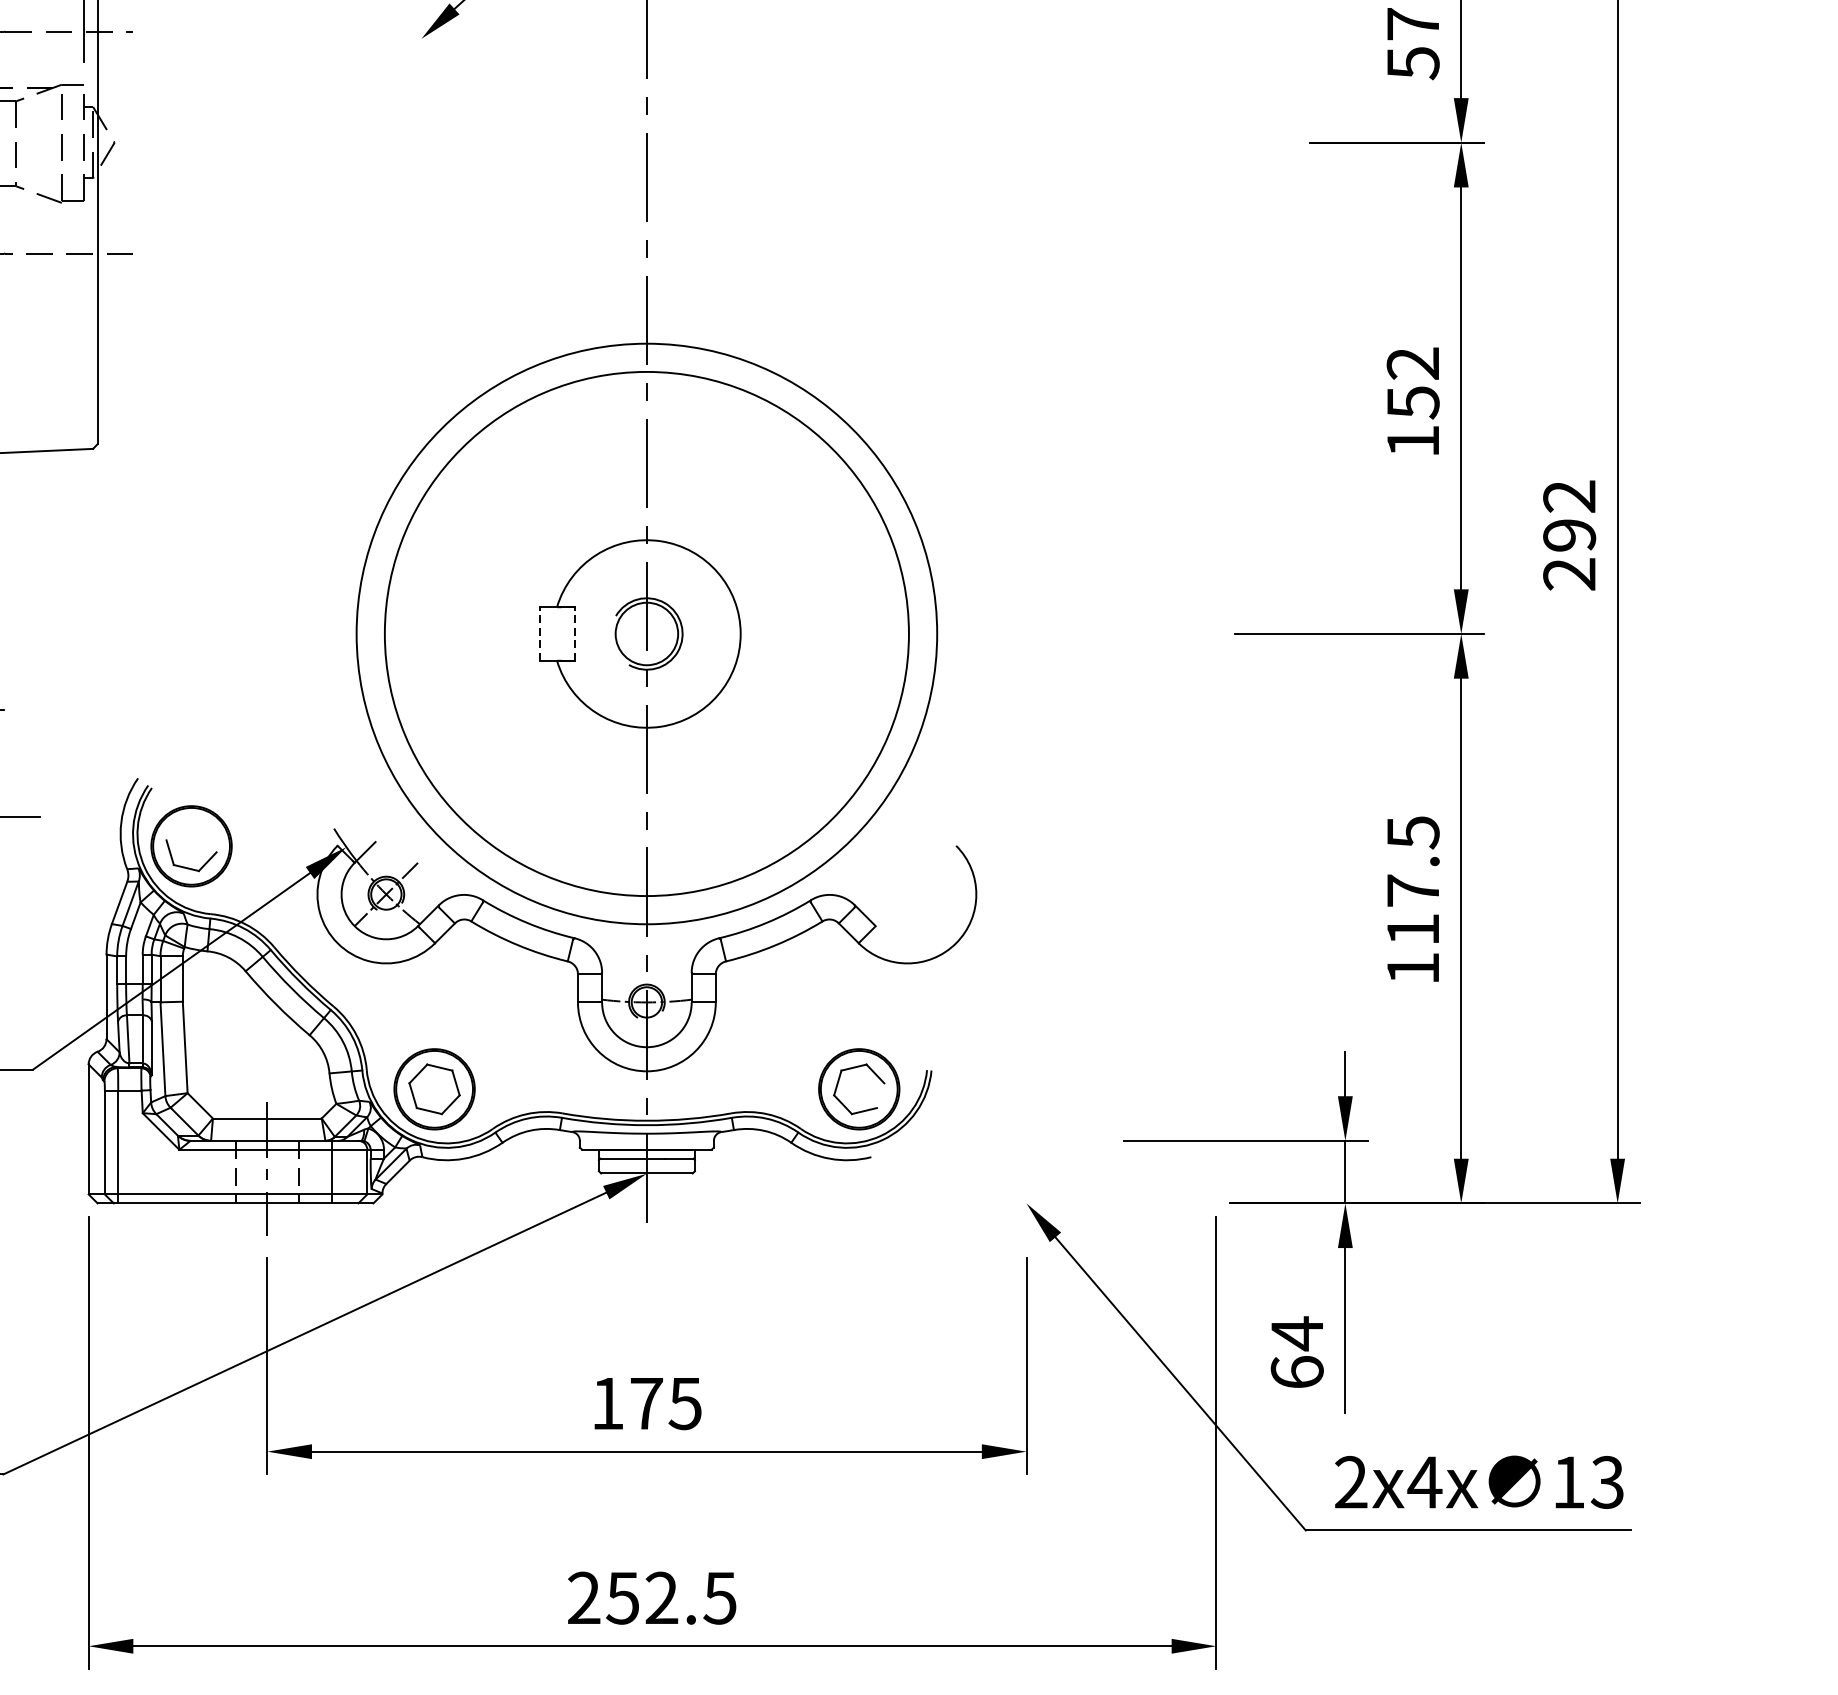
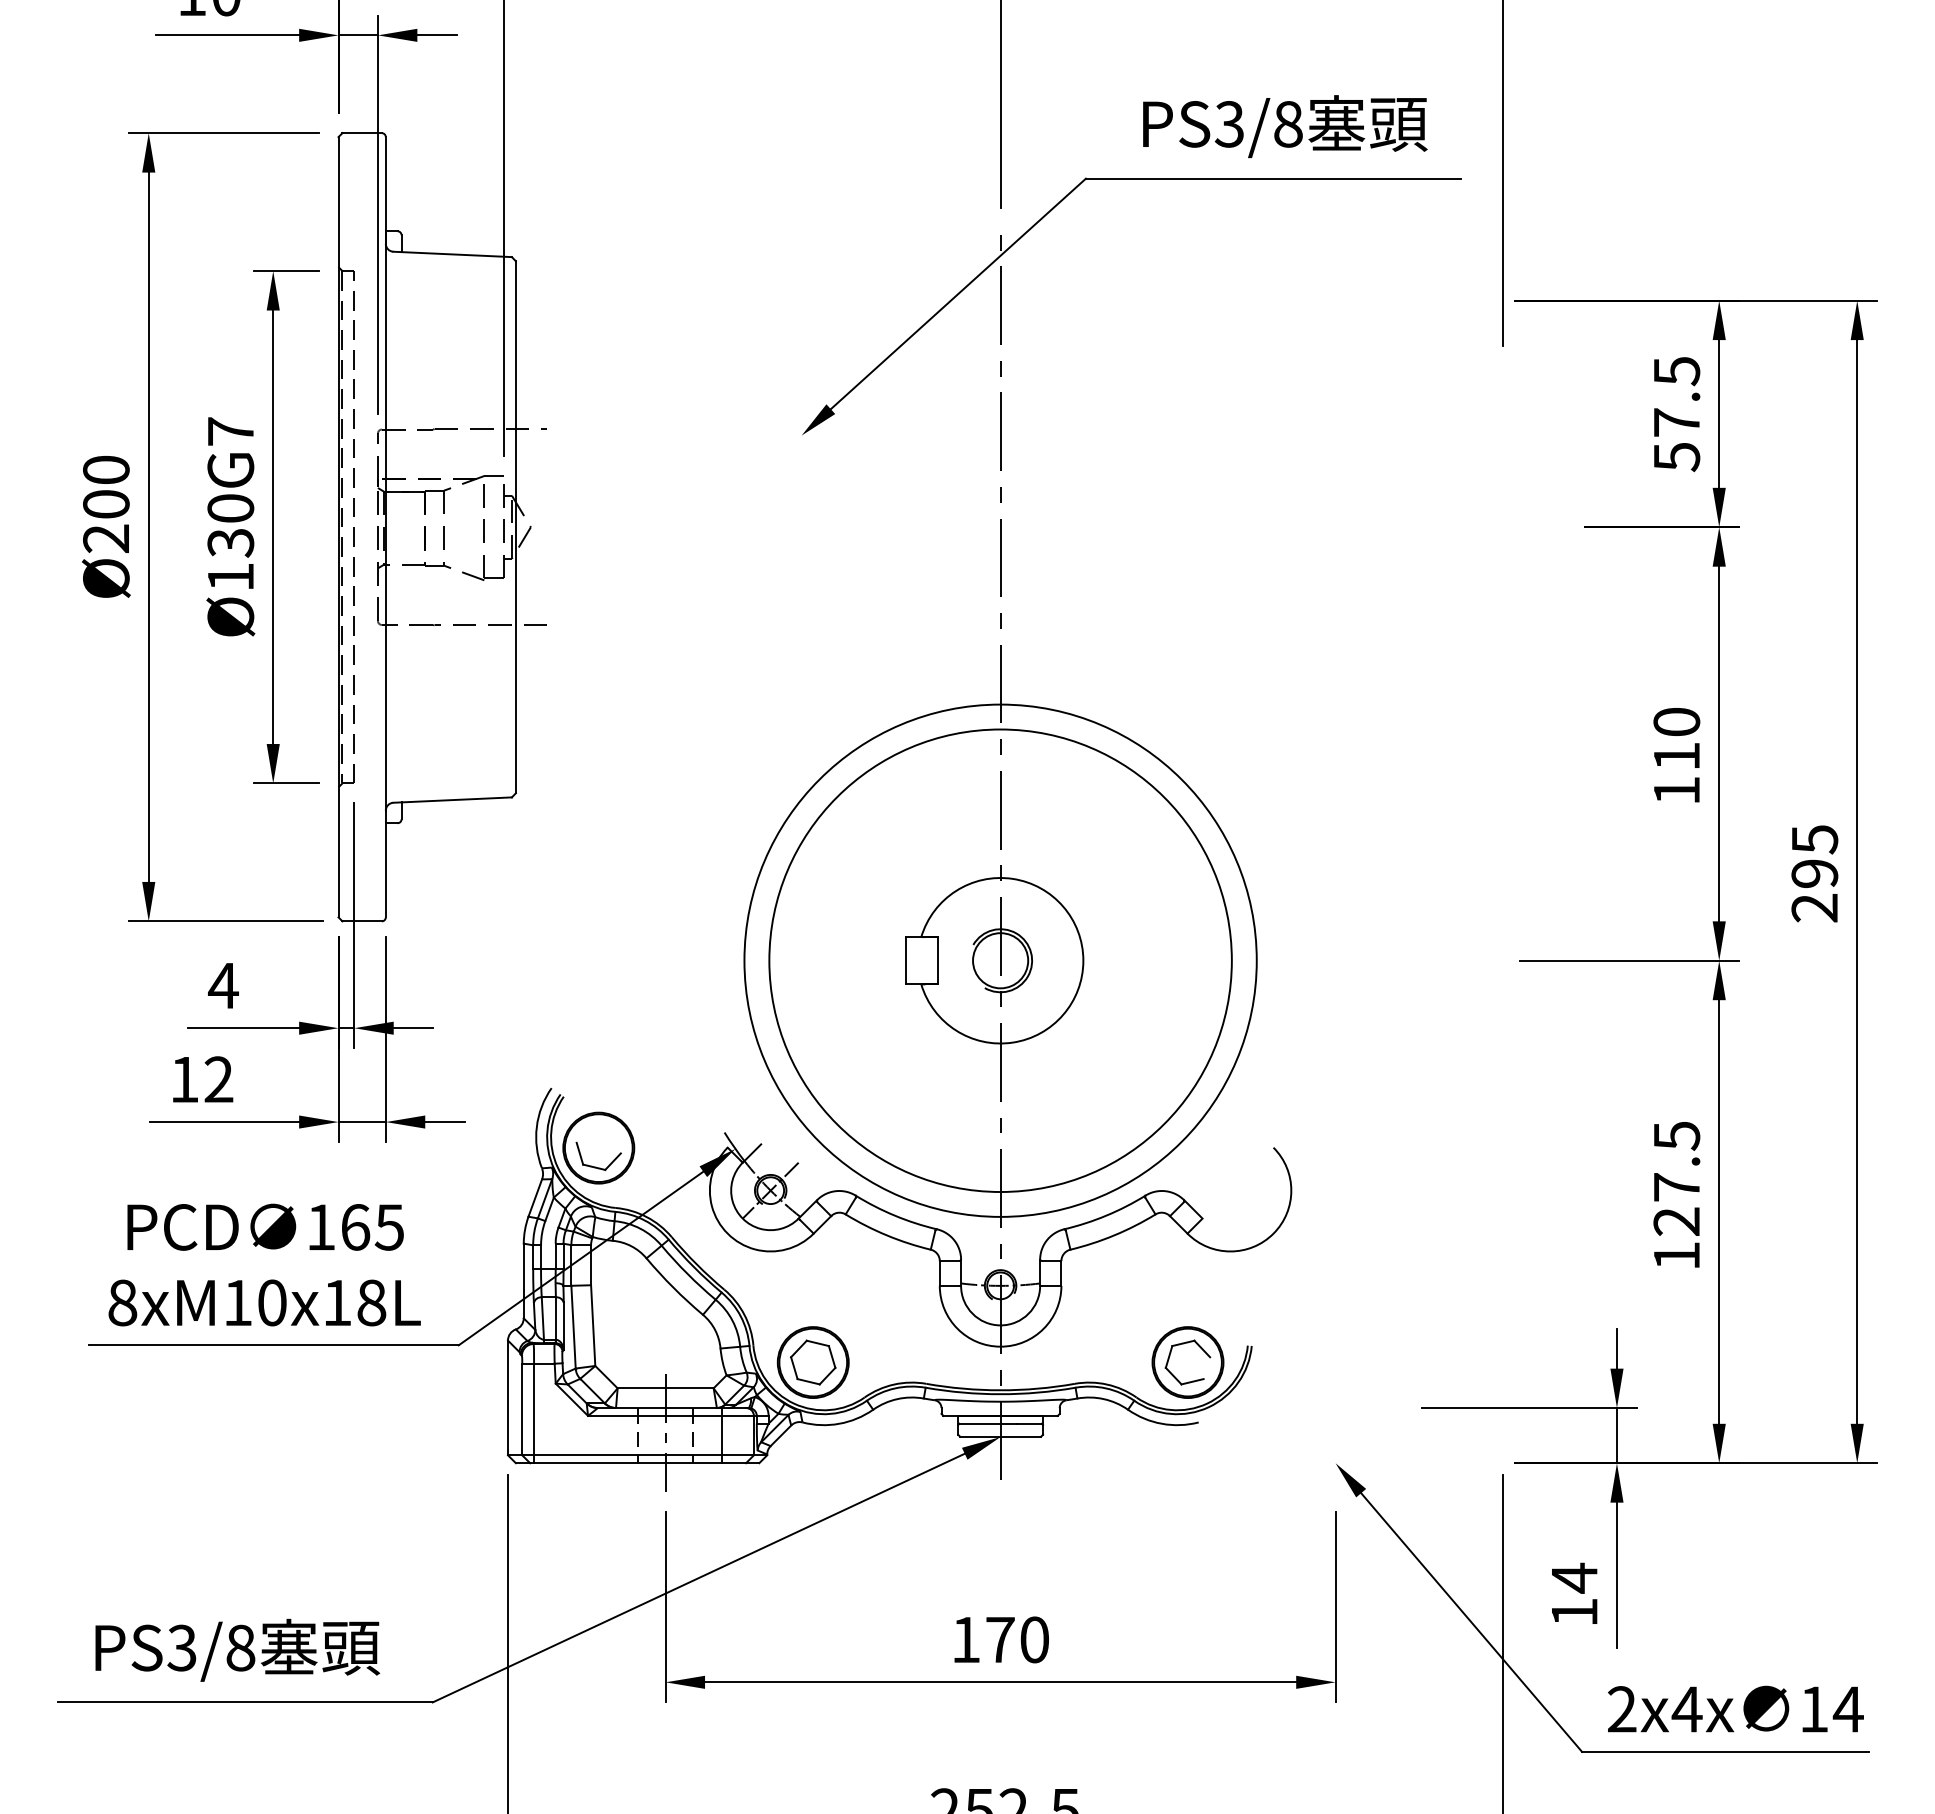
text: (1412, 383) -> (1676, 739), 152 -> 110
text: (1569, 496) -> (1814, 839), 292 -> 295
line: (540, 633) -> (906, 960), dashed -> solid
line: (575, 633) -> (937, 960), dashed -> solid
text: (1412, 929) -> (1676, 1221), 117.5 -> 127.5
text: (1297, 1371) -> (1574, 1611), 64 -> 14
text: (684, 1403) -> (1033, 1639), 175 -> 170
text: (1606, 1482) -> (1847, 1709), 13 -> 14

